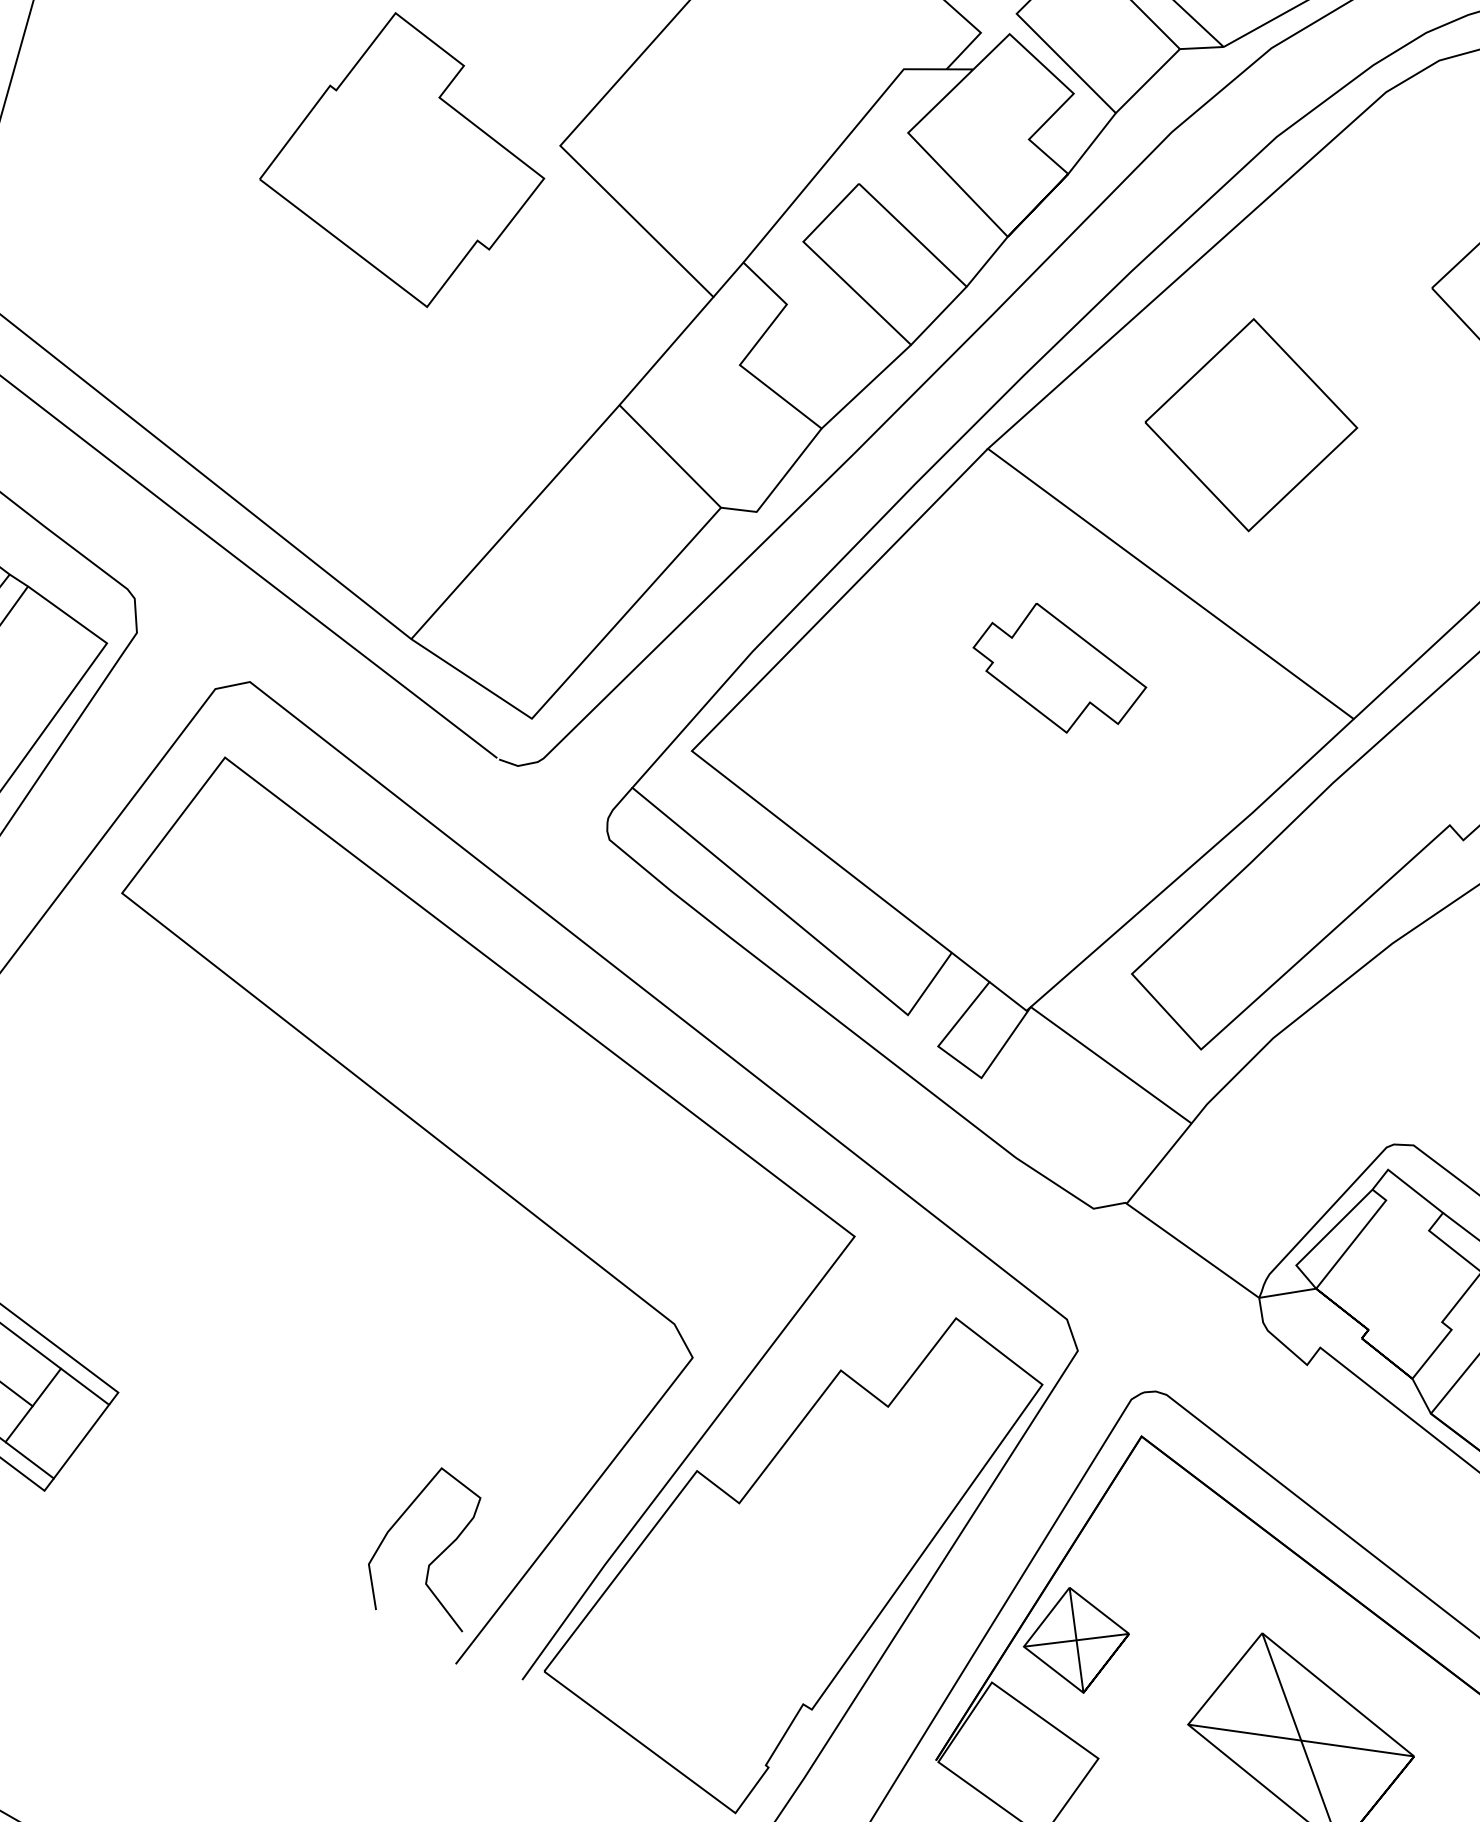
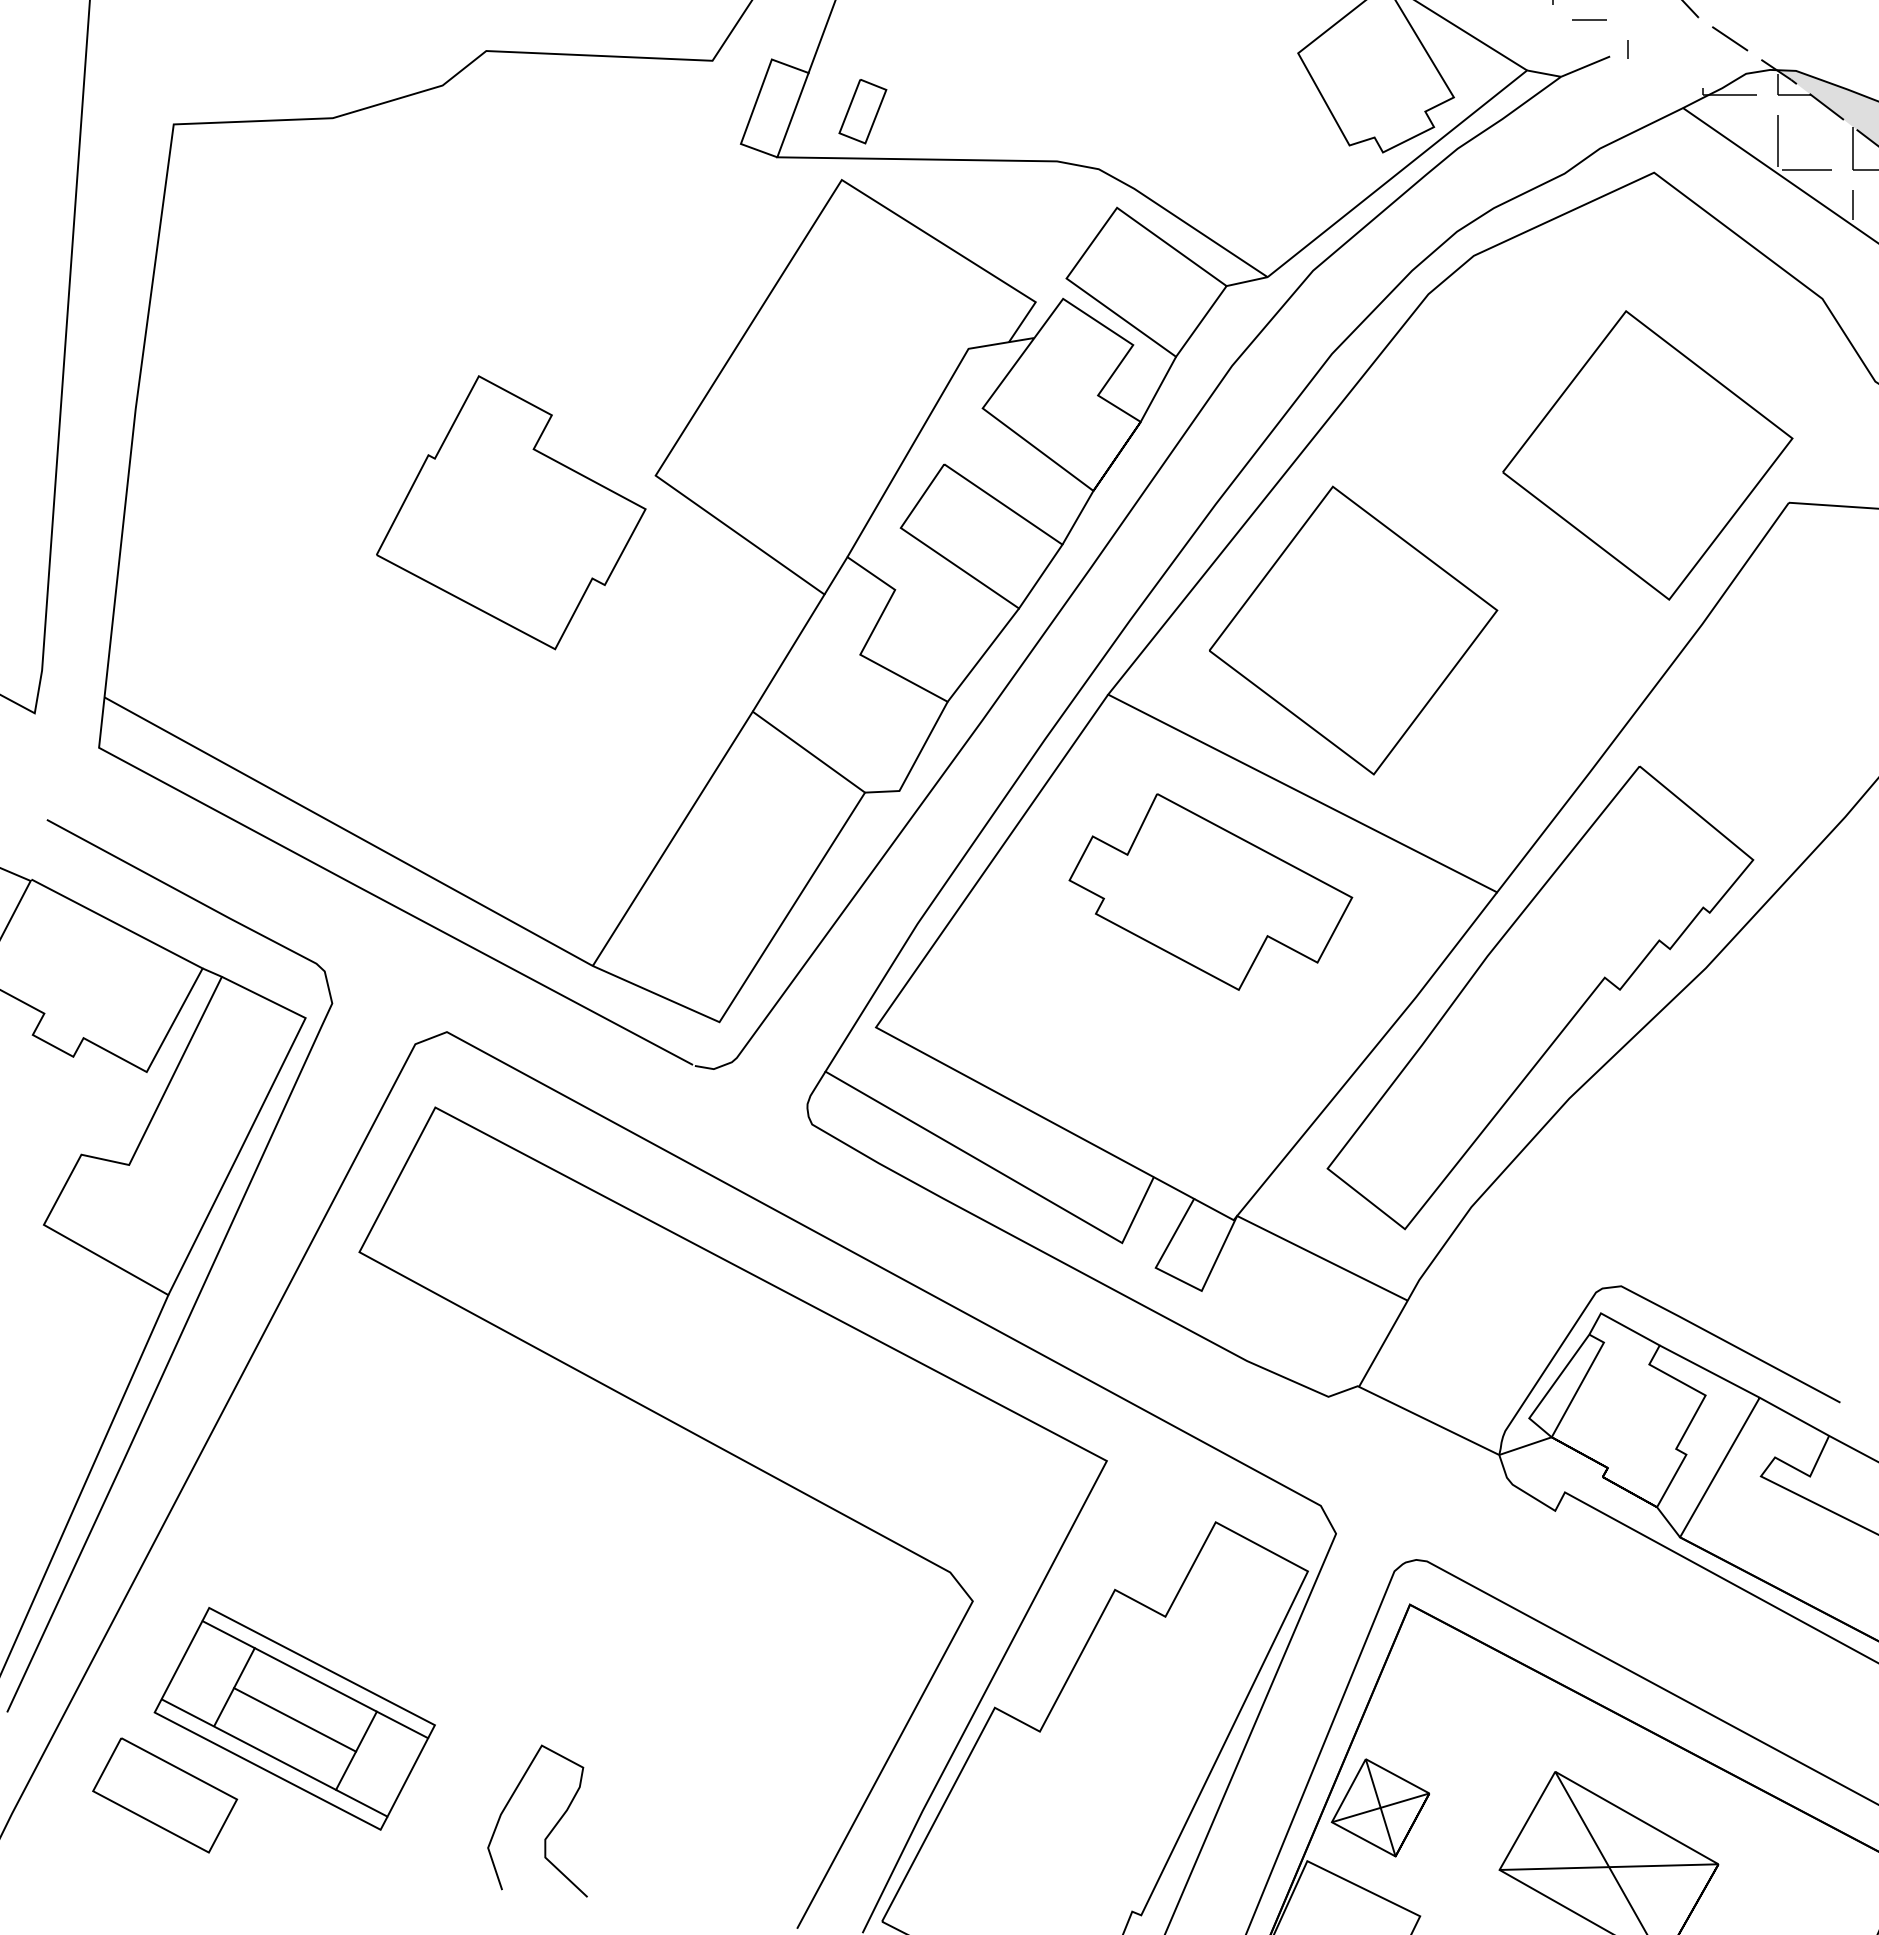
part: (1251, 425) -> (1353, 630), size x1.43
part: (1059, 668) -> (1210, 891), size x1.67
curve: (436, 1557) -> (550, 1830), moved

